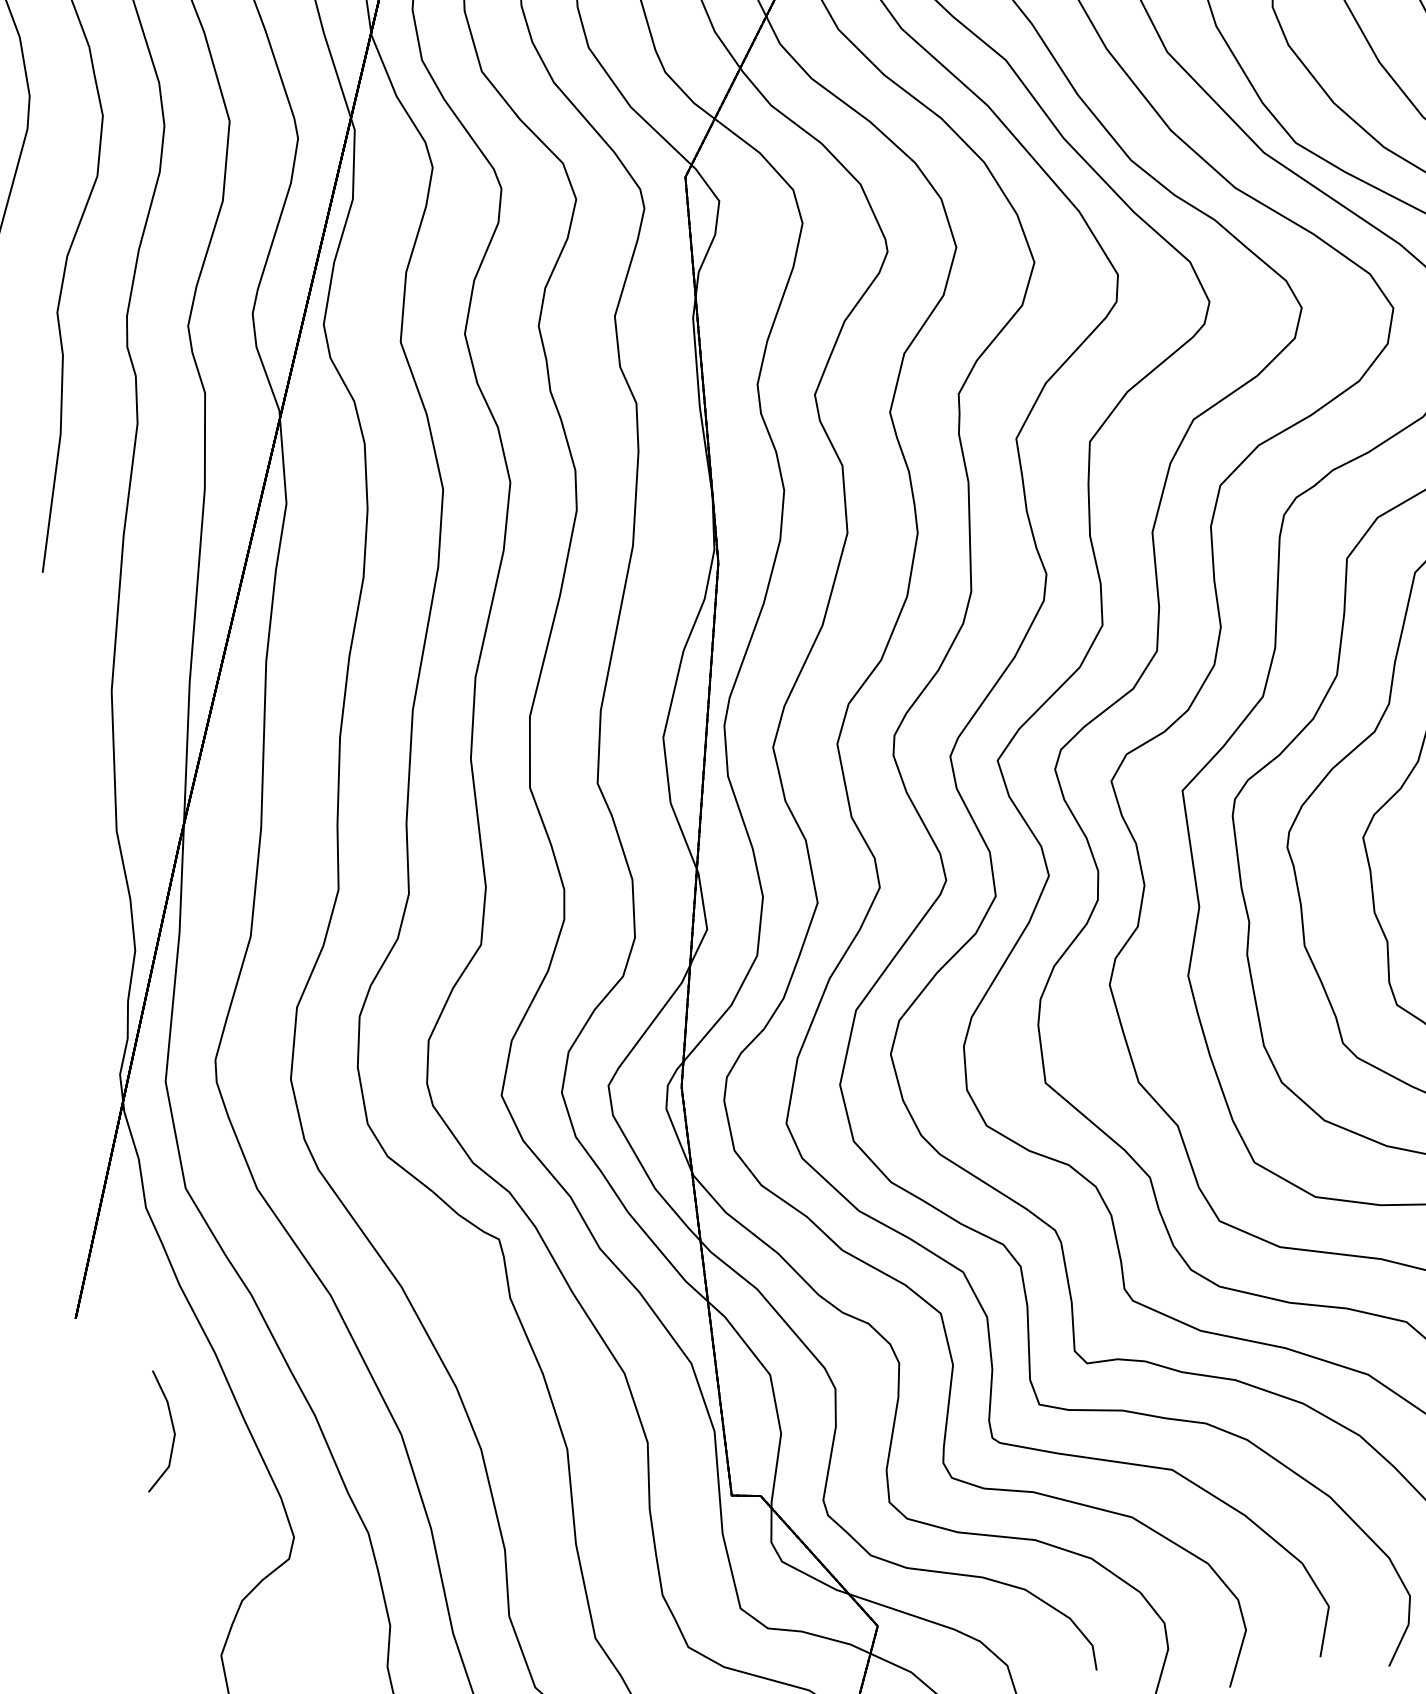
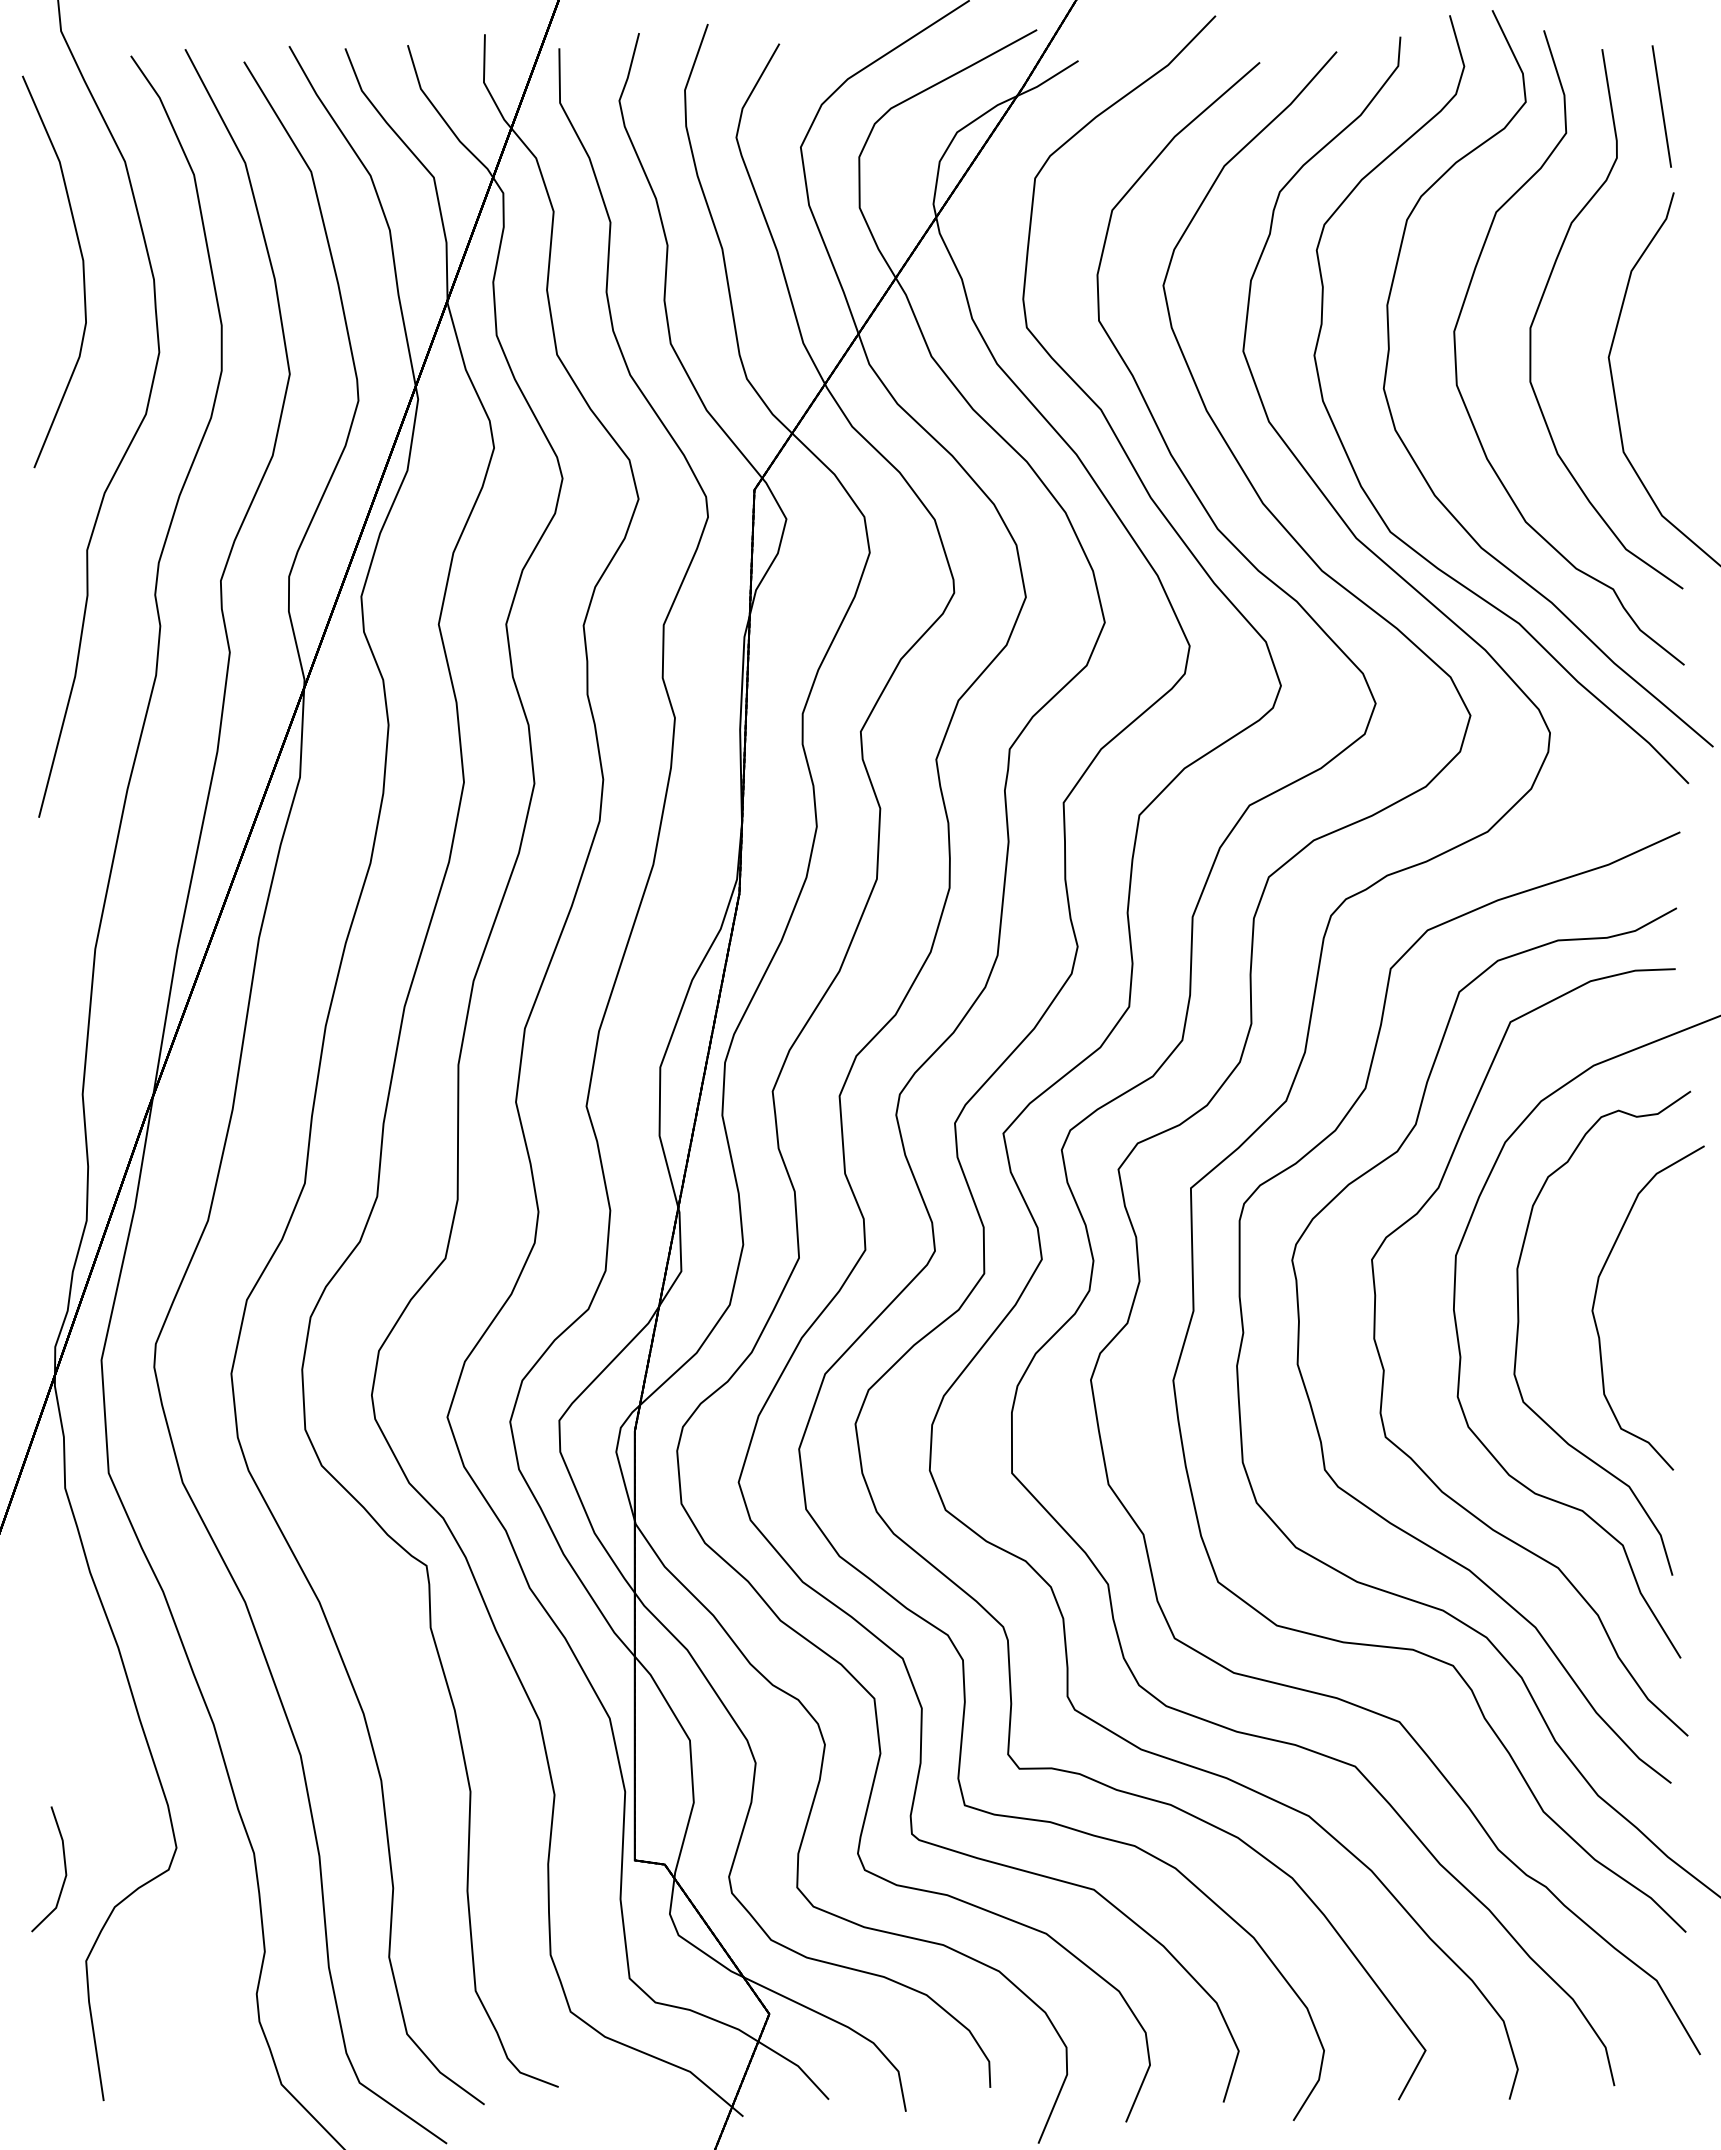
line: (172, 1429) -> (64, 1869), moved

